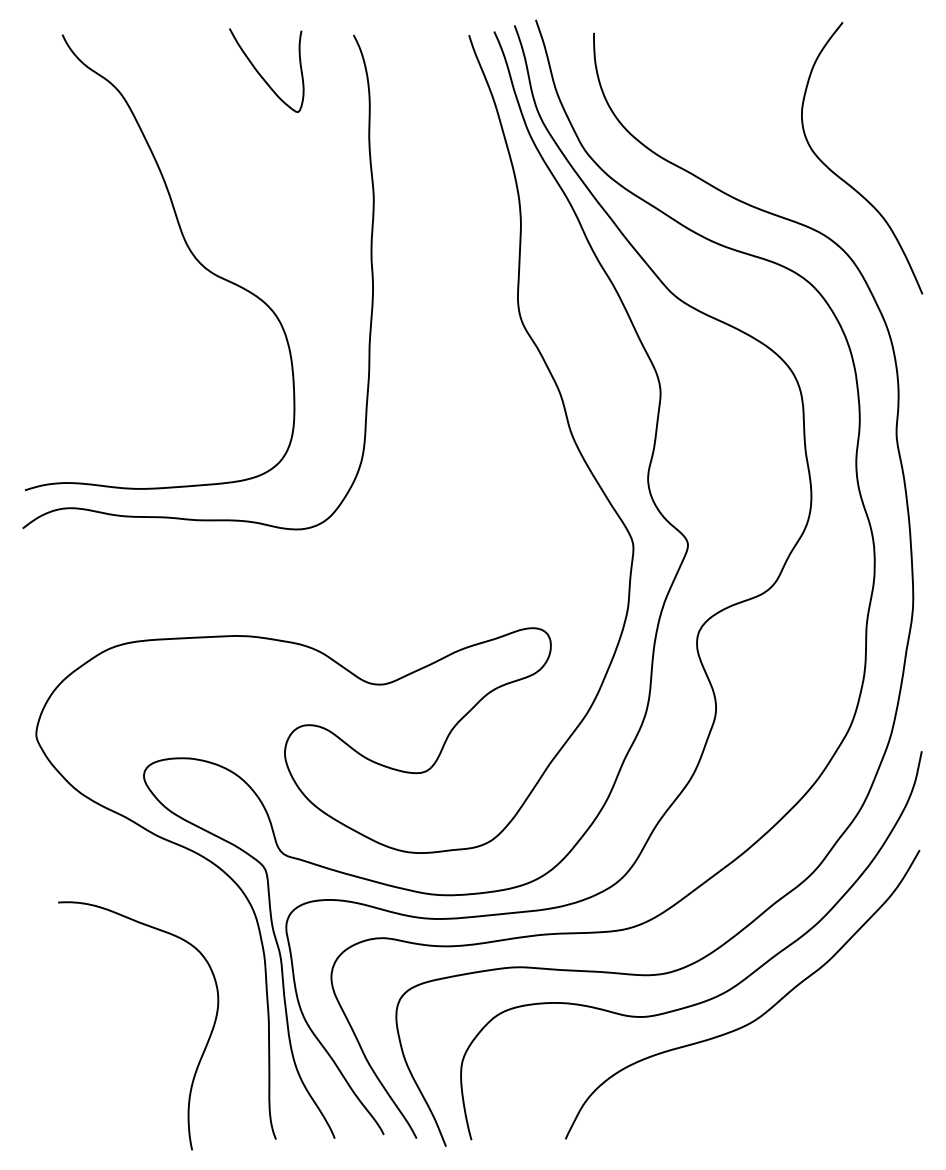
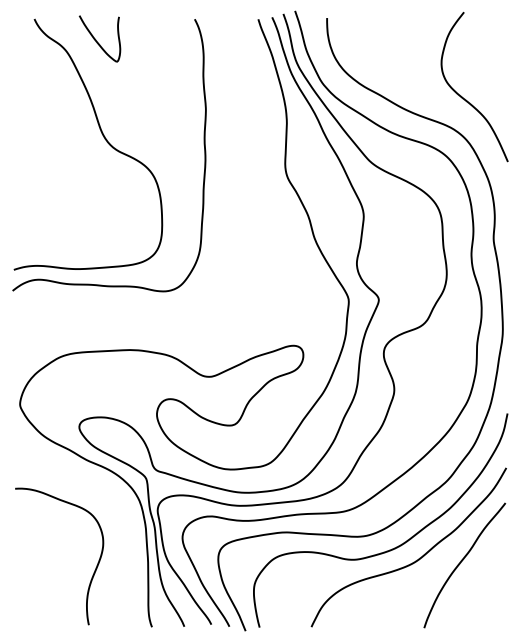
curve: (260, 71) -> (96, 39), moved
curve: (836, 1025) -> (460, 564), added
curve: (200, 1054) -> (93, 572), moved

